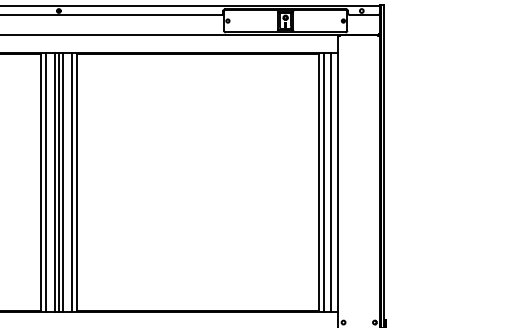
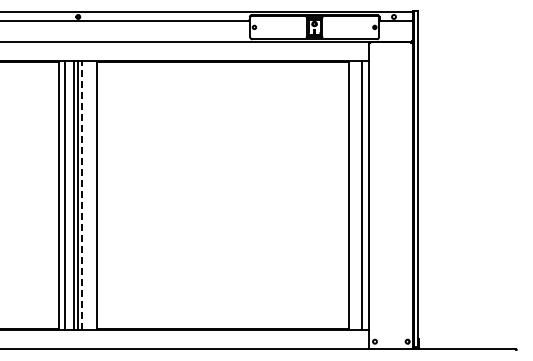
line: (62, 182) -> (82, 195), solid -> dashed
line: (71, 182) -> (91, 195), removed
line: (323, 182) -> (354, 195), removed

